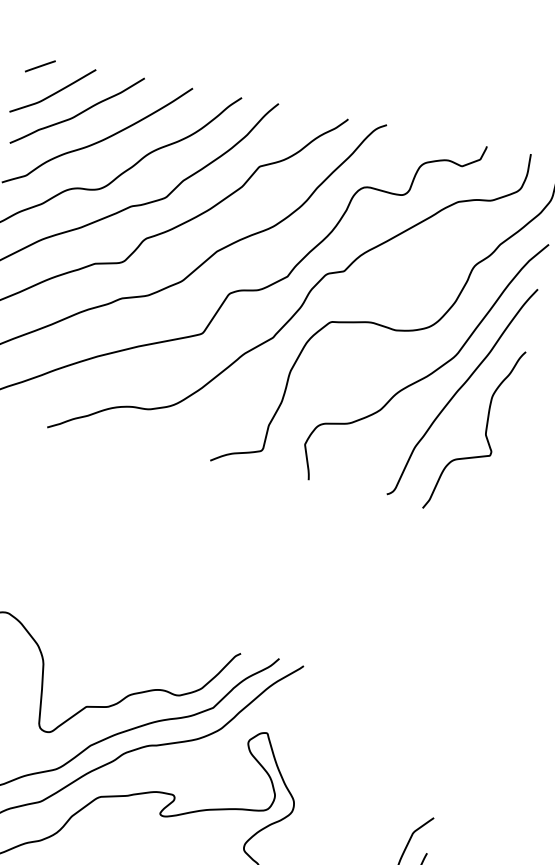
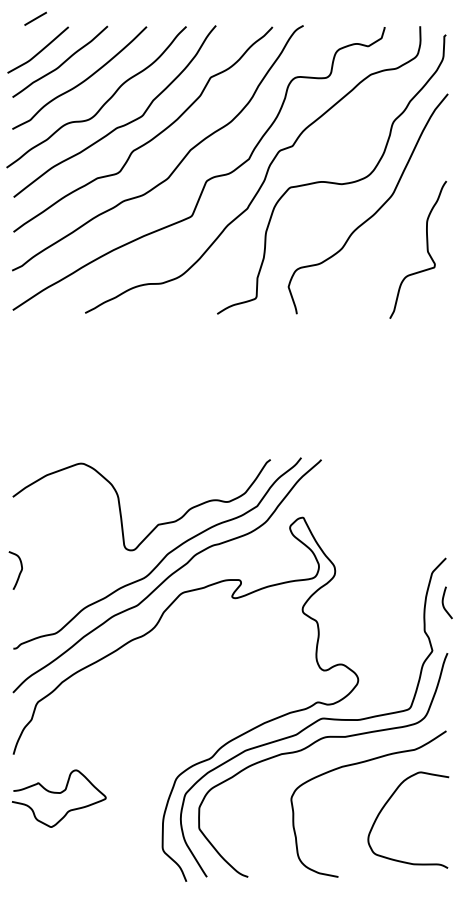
line: (40, 65) -> (35, 18), moved
curve: (460, 389) -> (401, 220), removed

